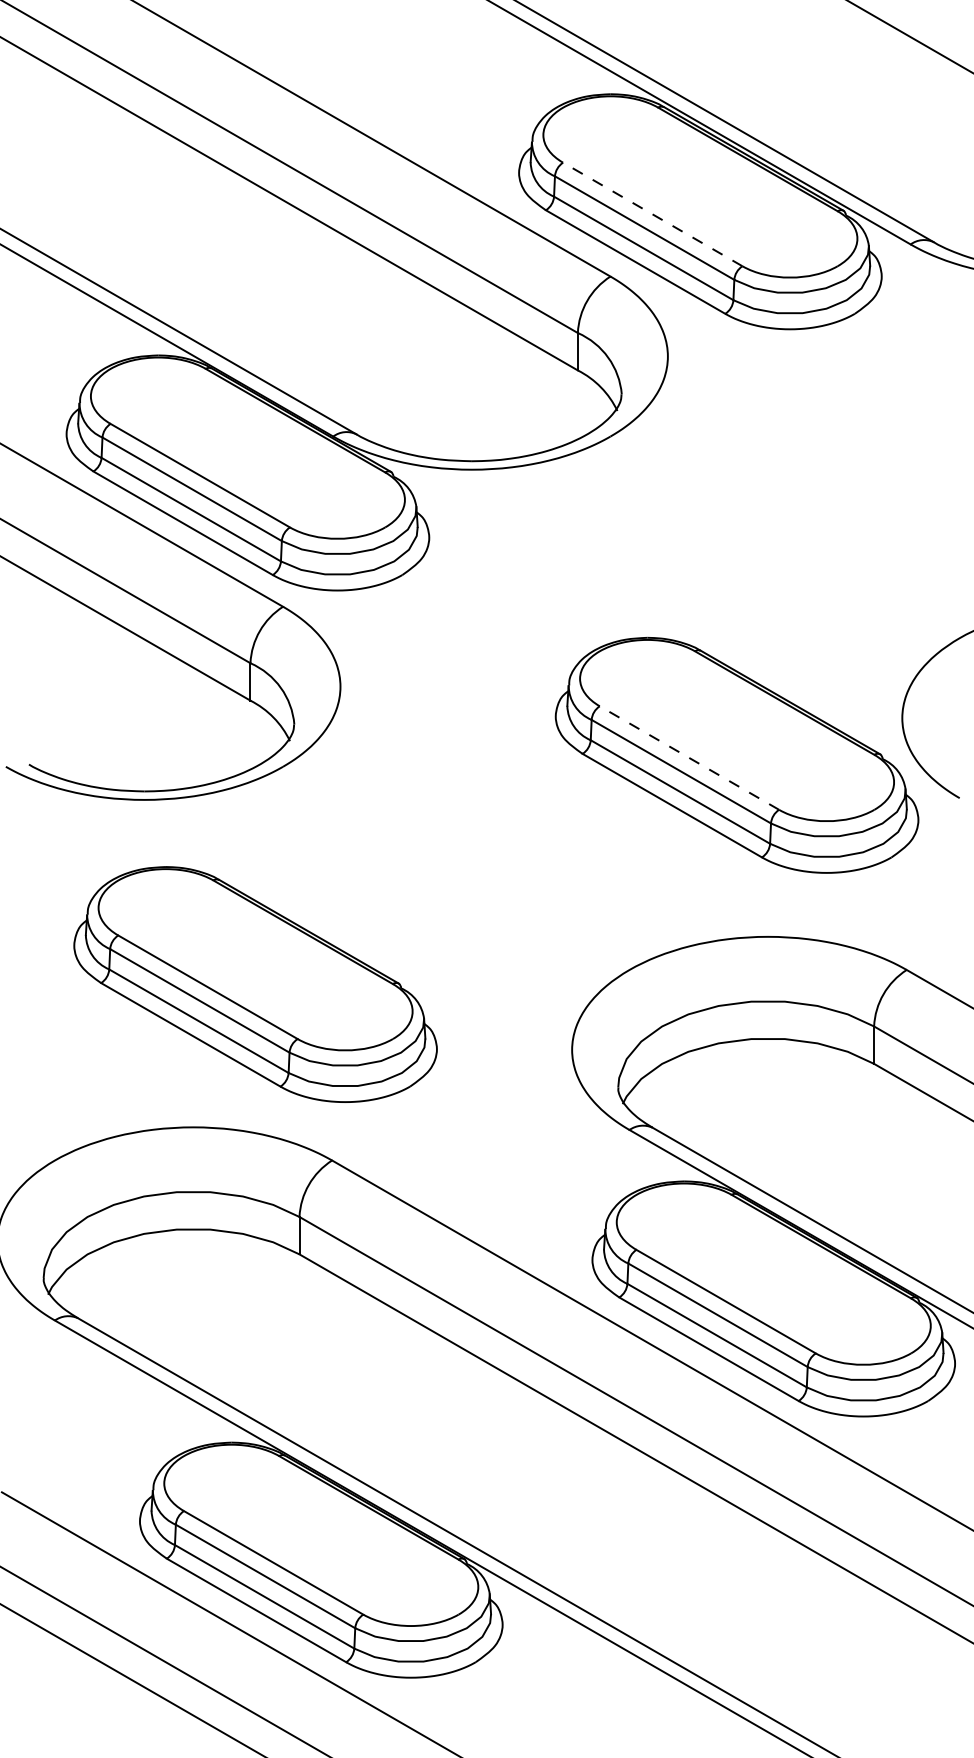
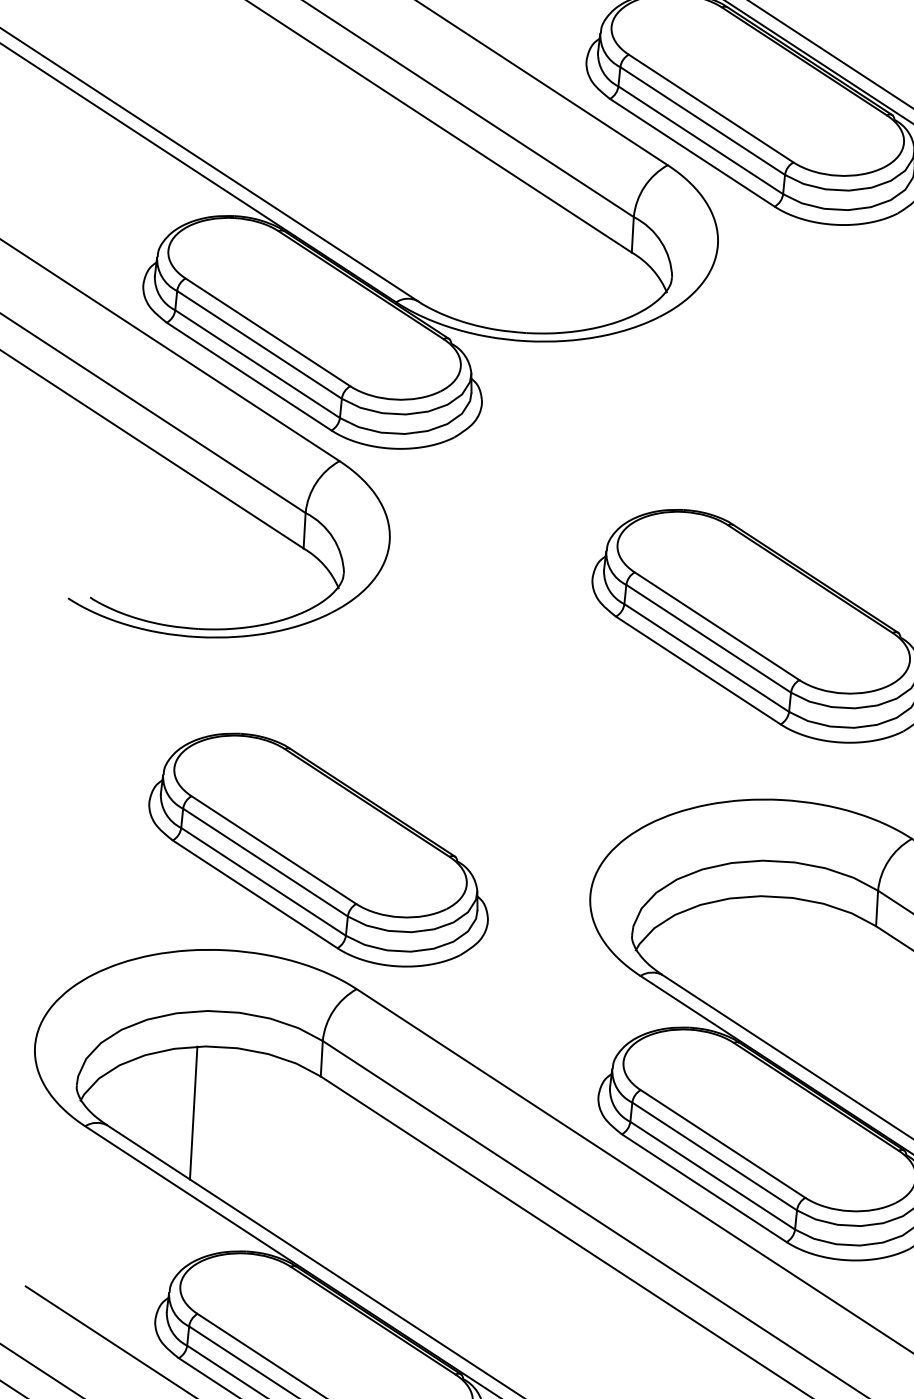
line: (652, 214) -> (710, 108), dashed -> solid
line: (689, 758) -> (717, 626), dashed -> solid
part: (255, 984) -> (319, 849), moved
line: (168, 1300) -> (194, 1113), added

